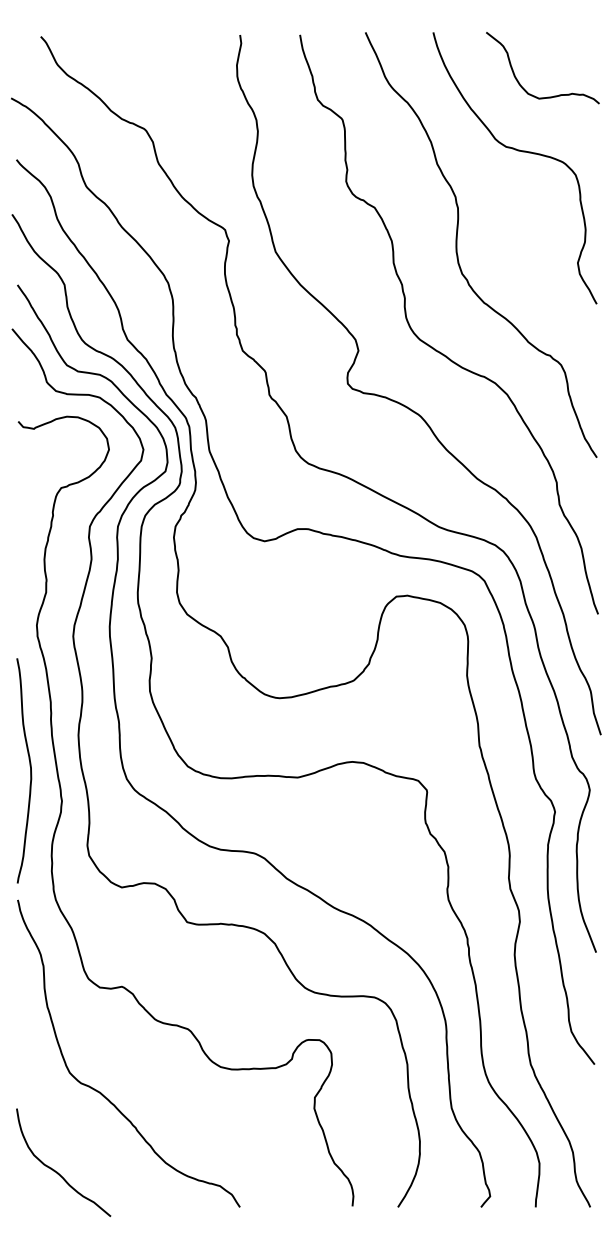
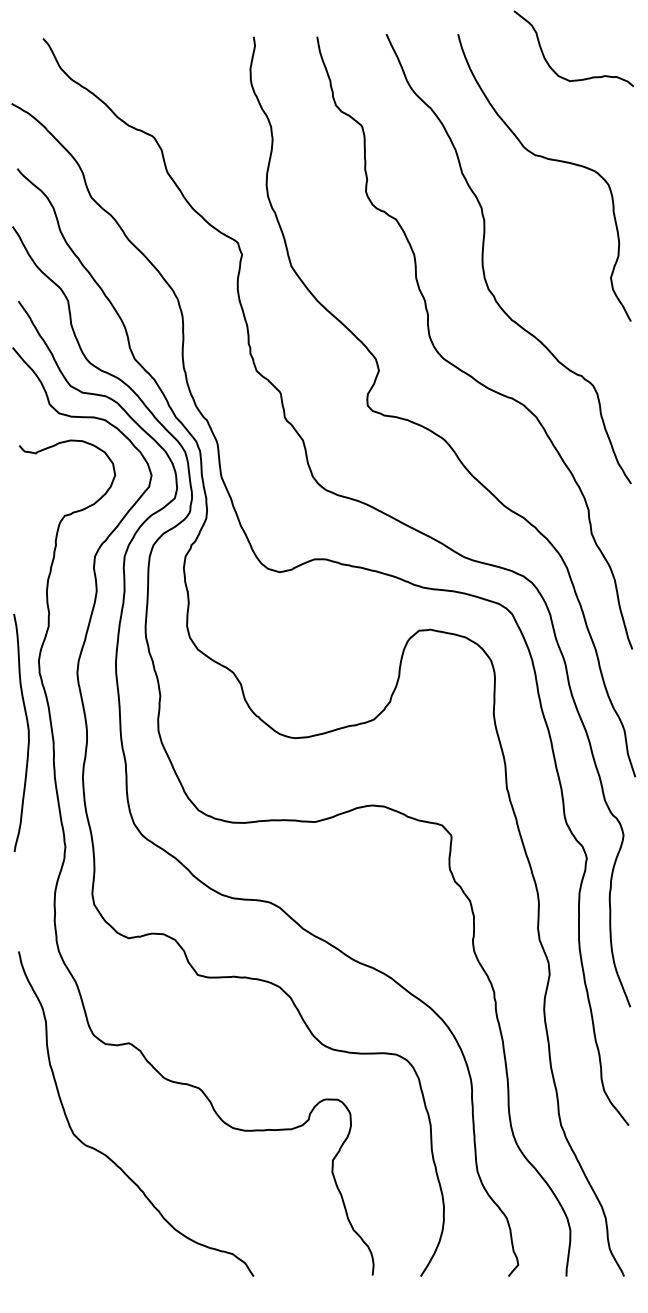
curve: (520, 83) -> (550, 65), moved
curve: (29, 770) -> (27, 732), moved
curve: (57, 1171) -> (60, 1238), removed

